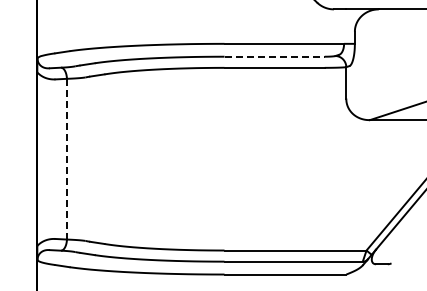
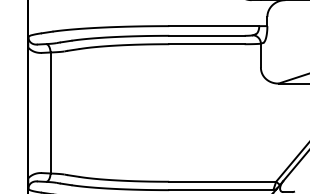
line: (275, 56) -> (207, 35), dashed -> solid
line: (66, 158) -> (50, 112), dashed -> solid

